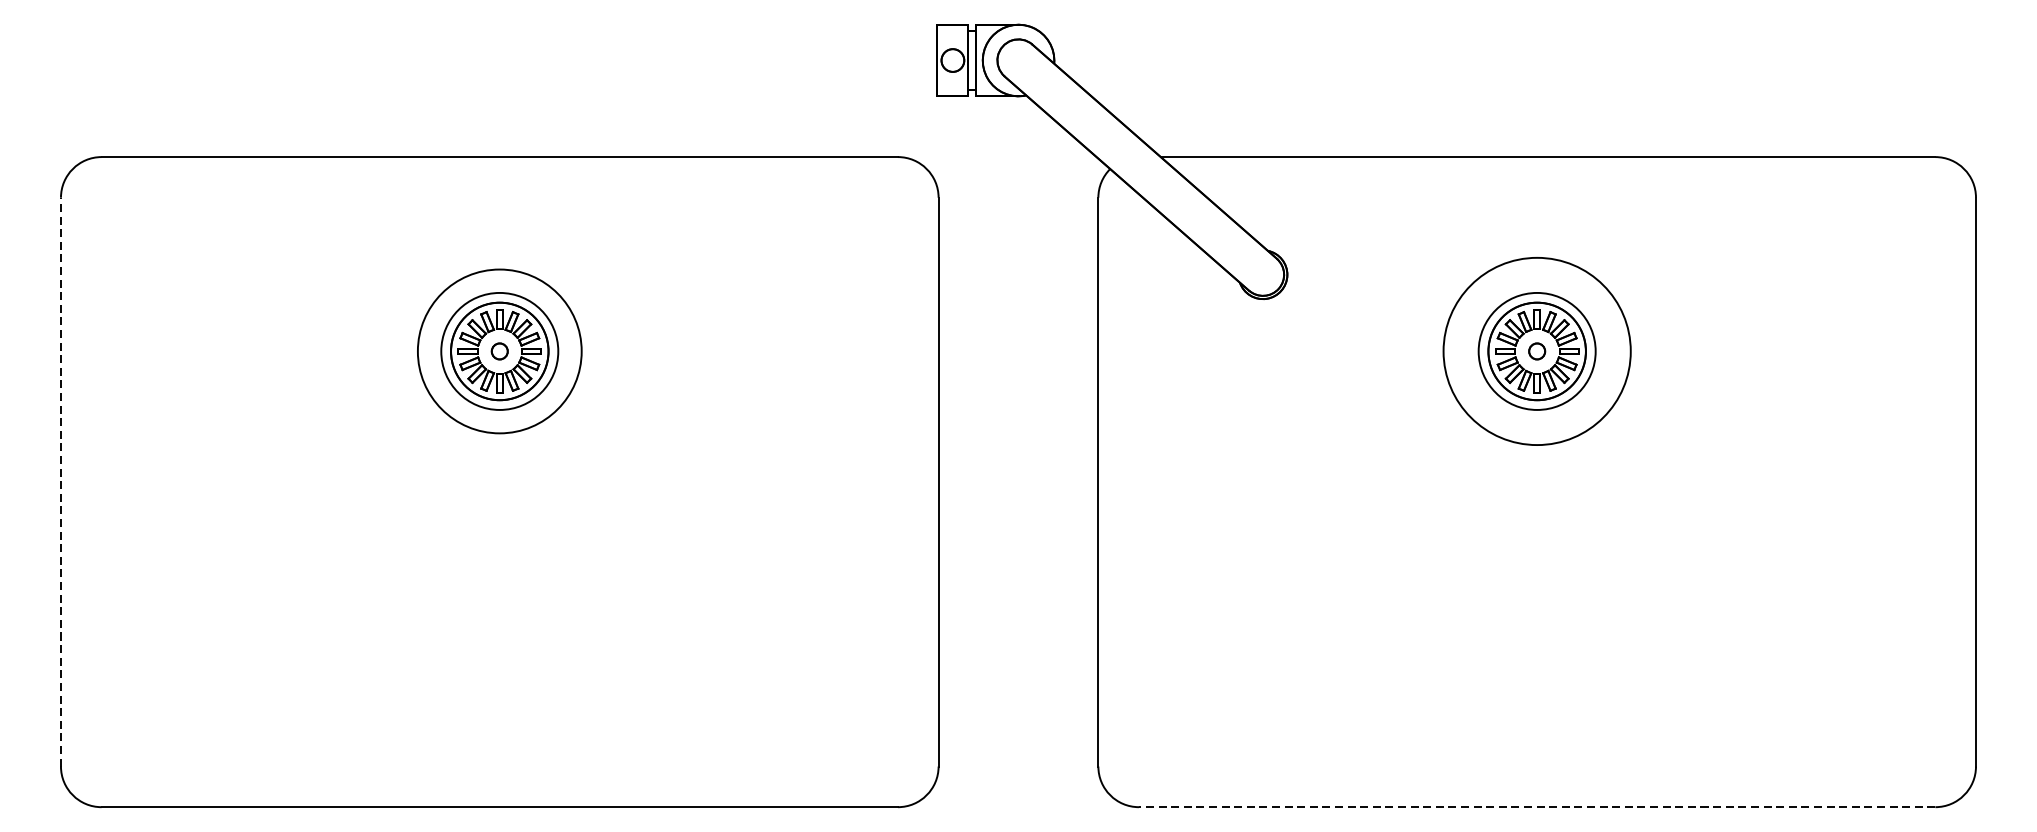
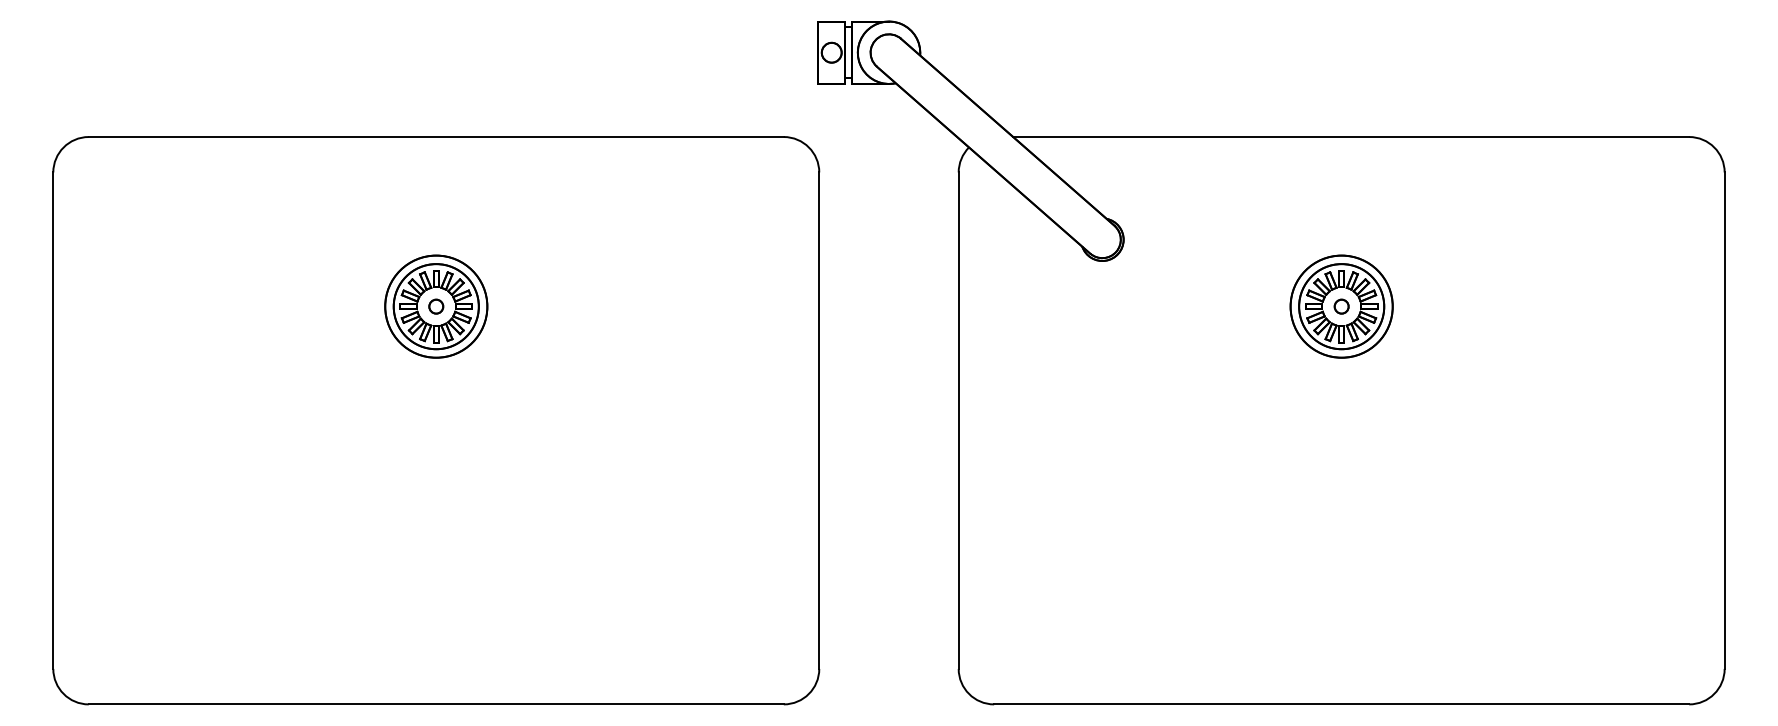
circle: (500, 351) -> (436, 306), size x0.71
circle: (1536, 351) -> (1341, 306), size x0.62
line: (61, 481) -> (53, 420), dashed -> solid
line: (1536, 807) -> (1341, 704), dashed -> solid

